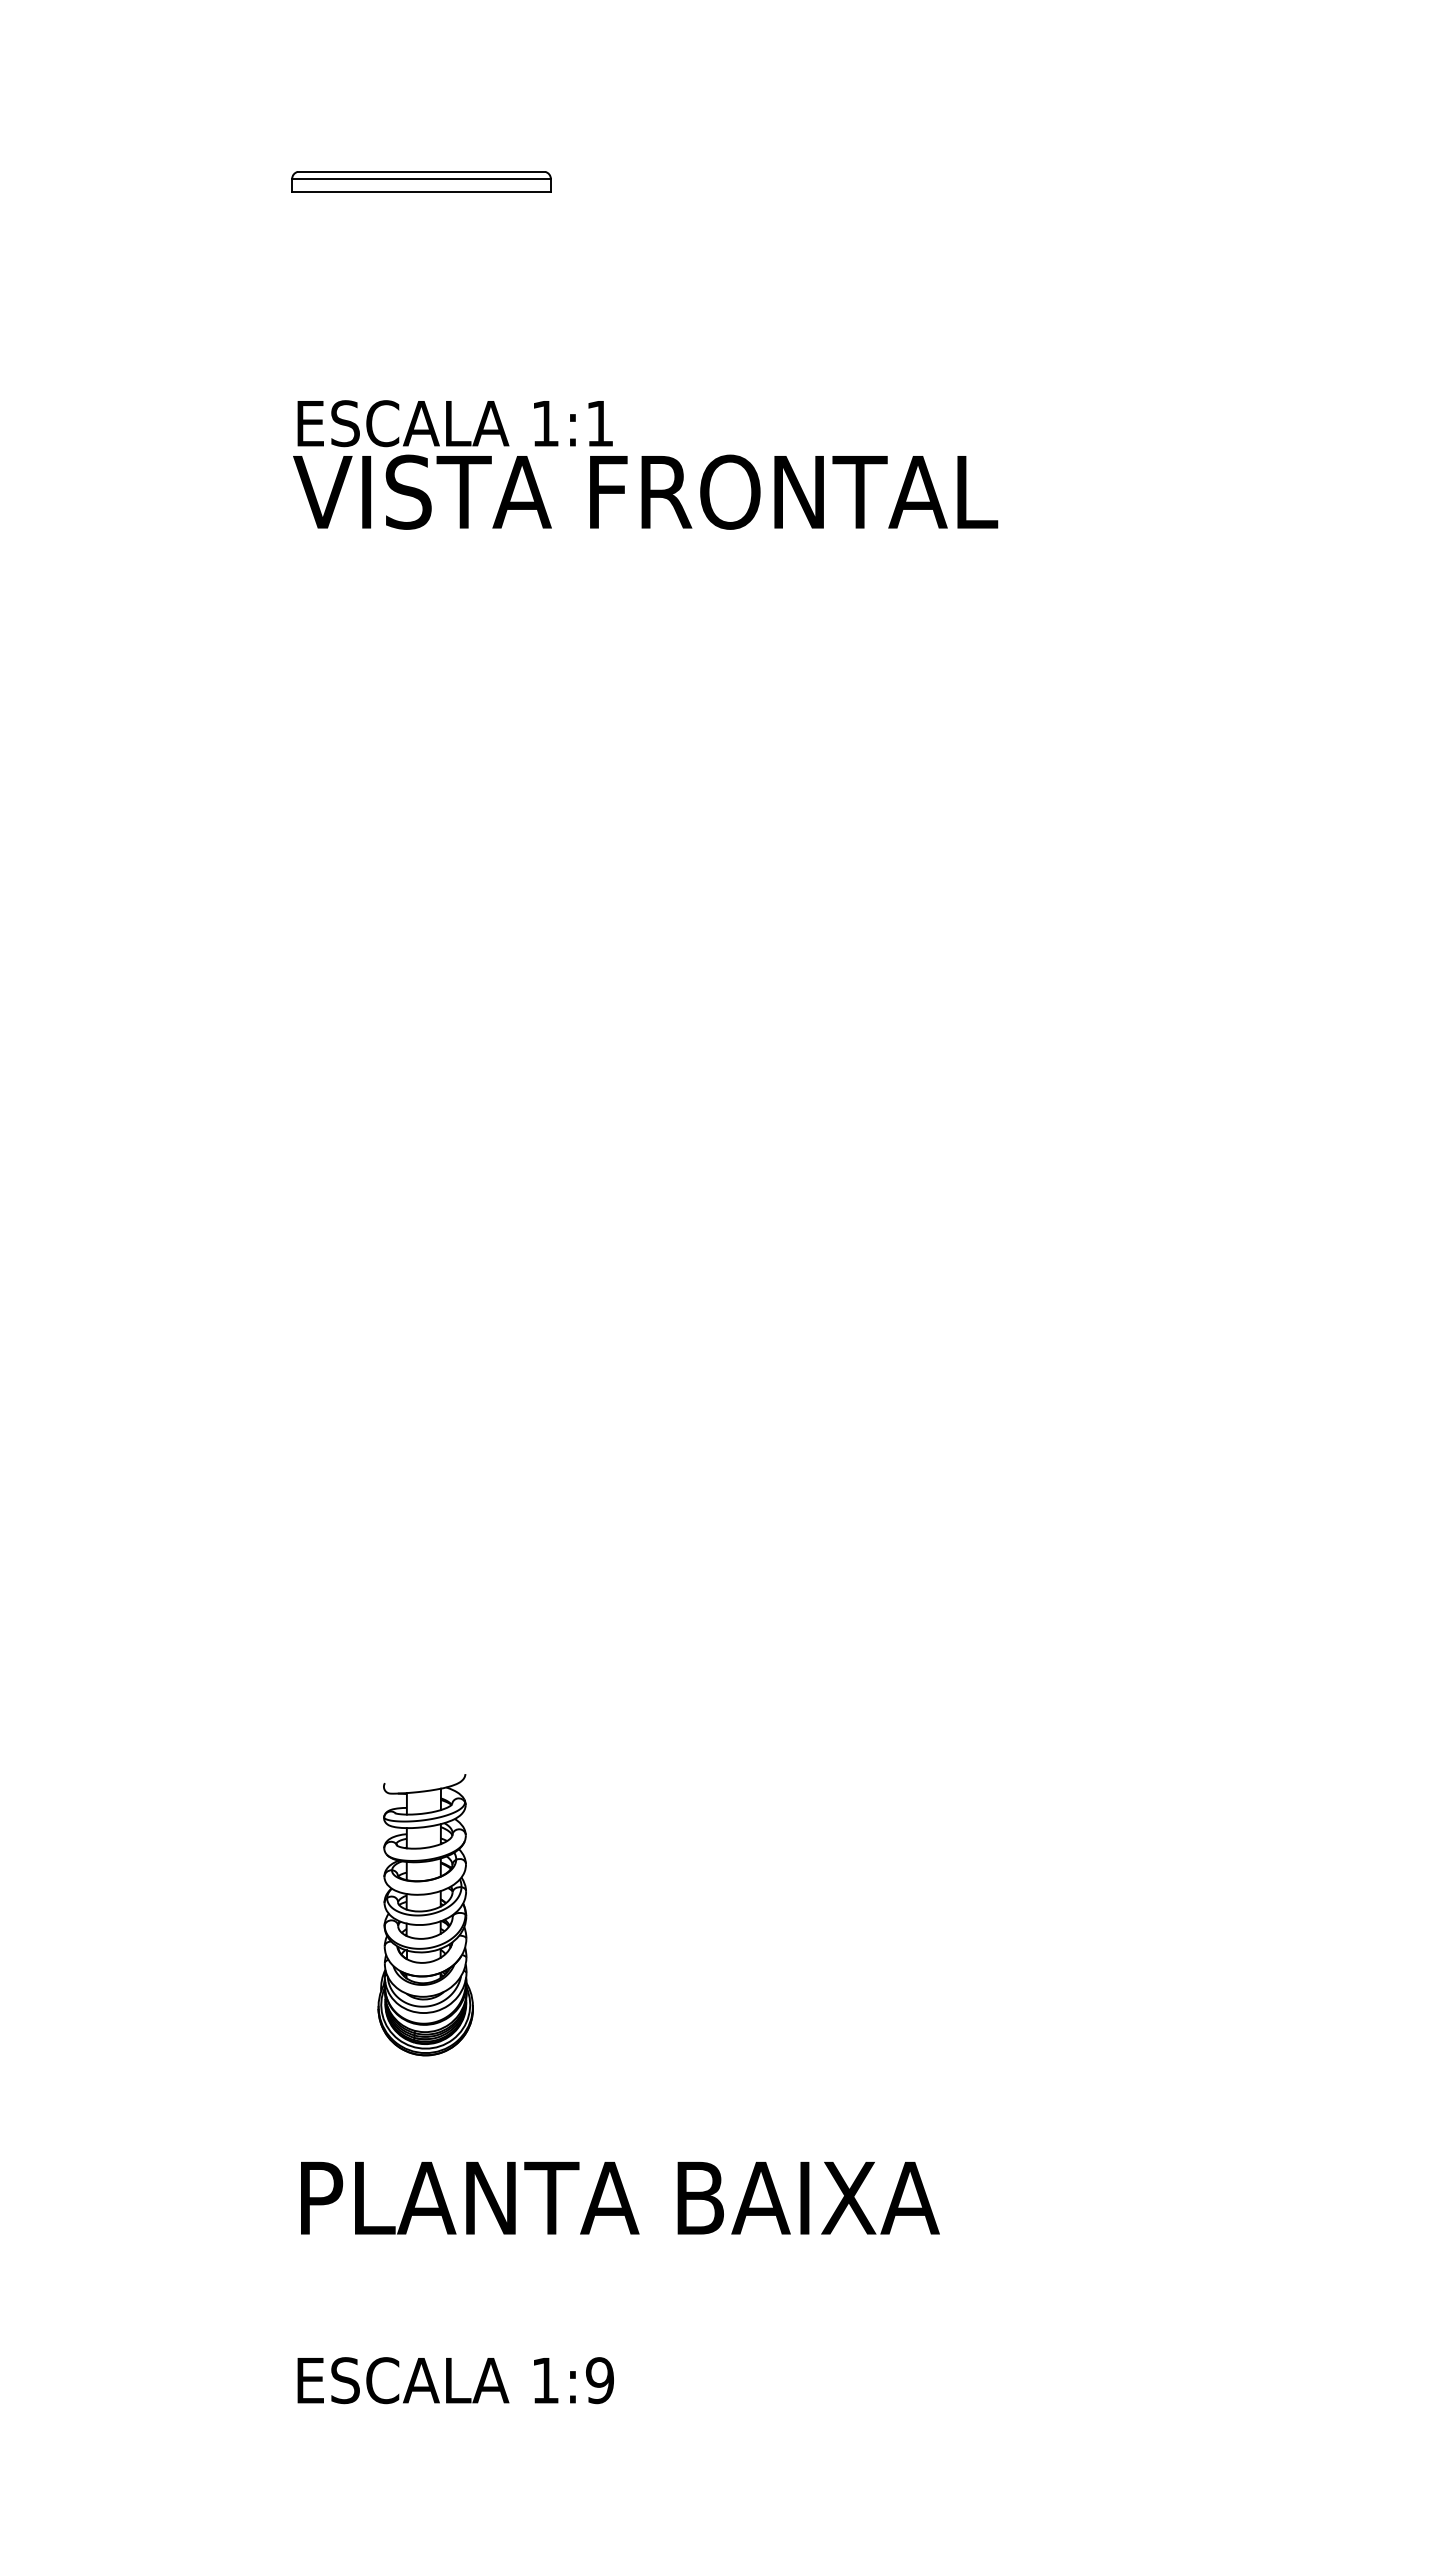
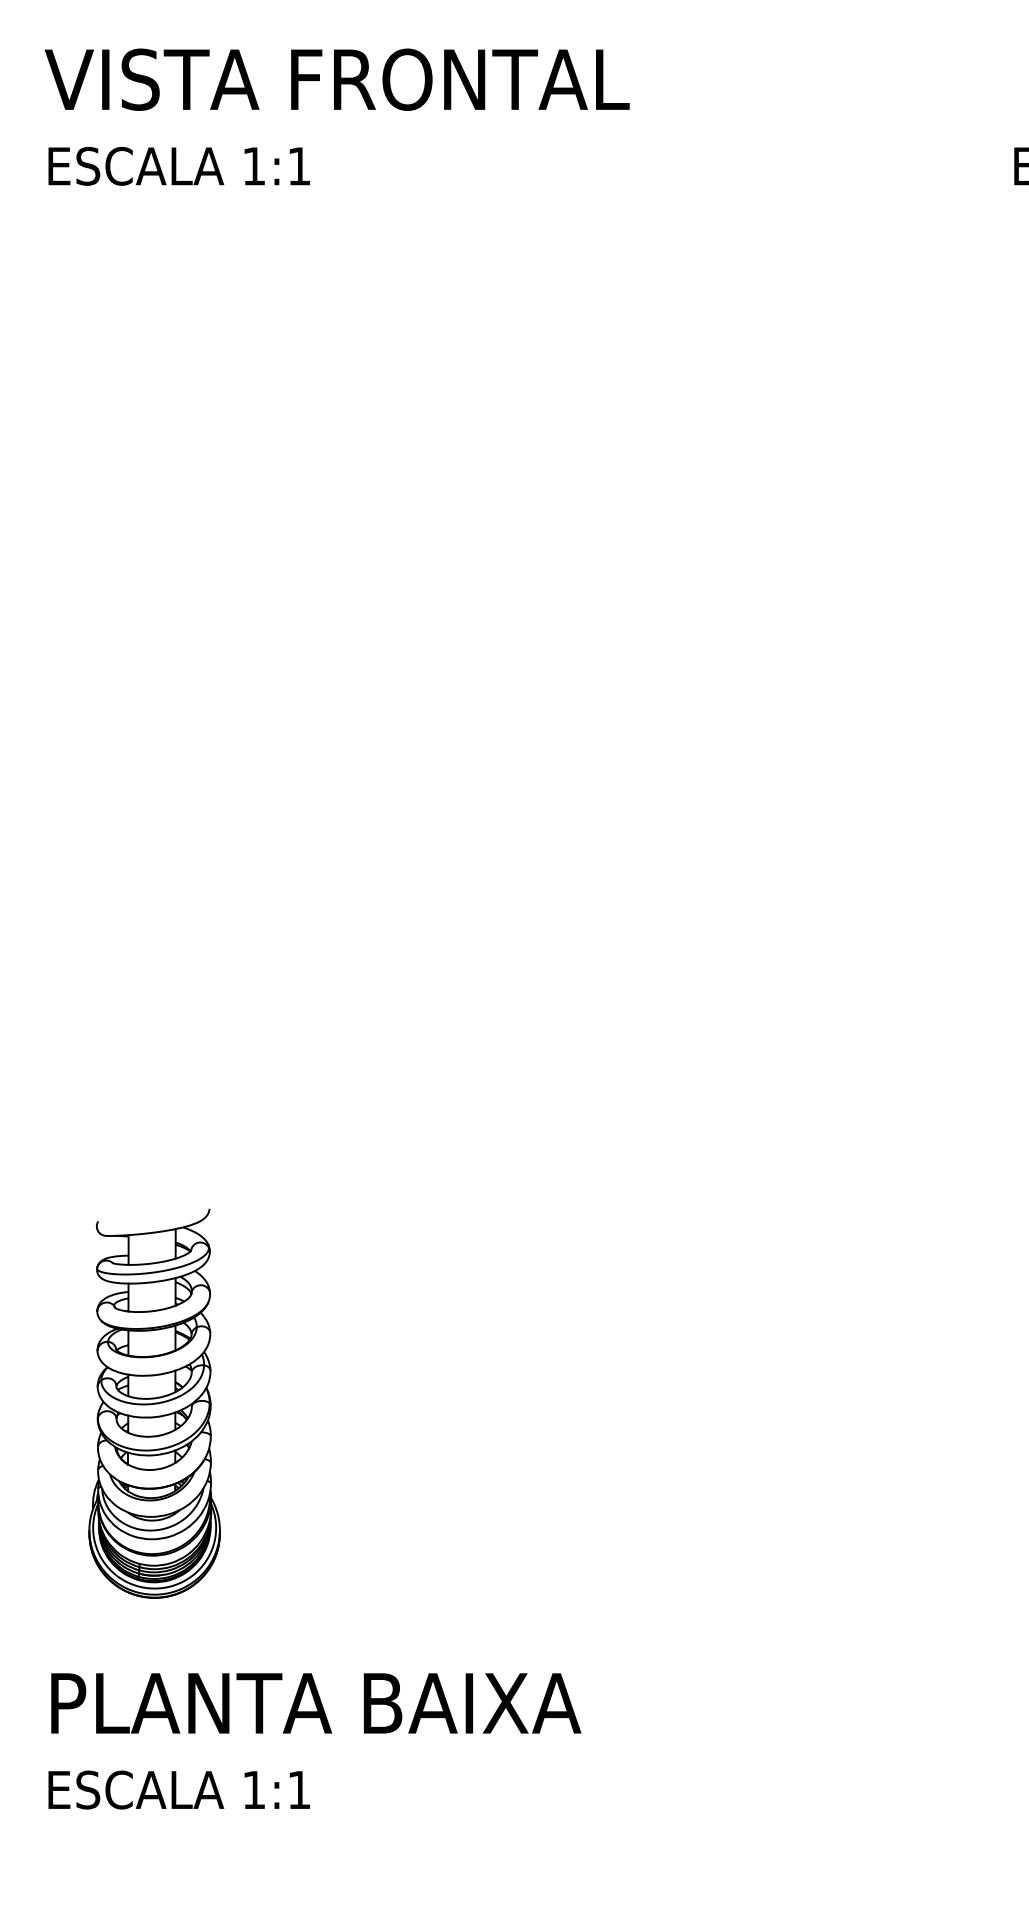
text: (645, 491) -> (337, 79), moved
part: (425, 1914) -> (154, 1403), size x1.67
text: (620, 2198) -> (316, 1703), moved
text: (599, 2380) -> (298, 1789), 1:9 -> 1:1

